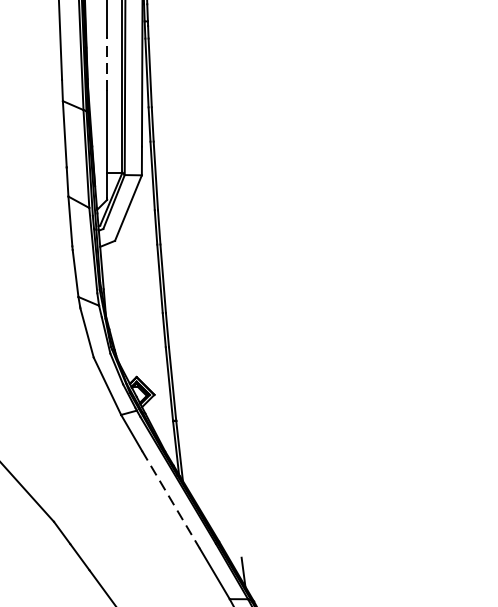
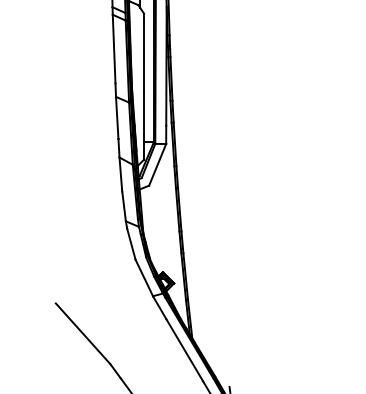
line: (107, 62) -> (144, 72), dashed -> solid
line: (170, 500) -> (184, 350), dashed -> solid

